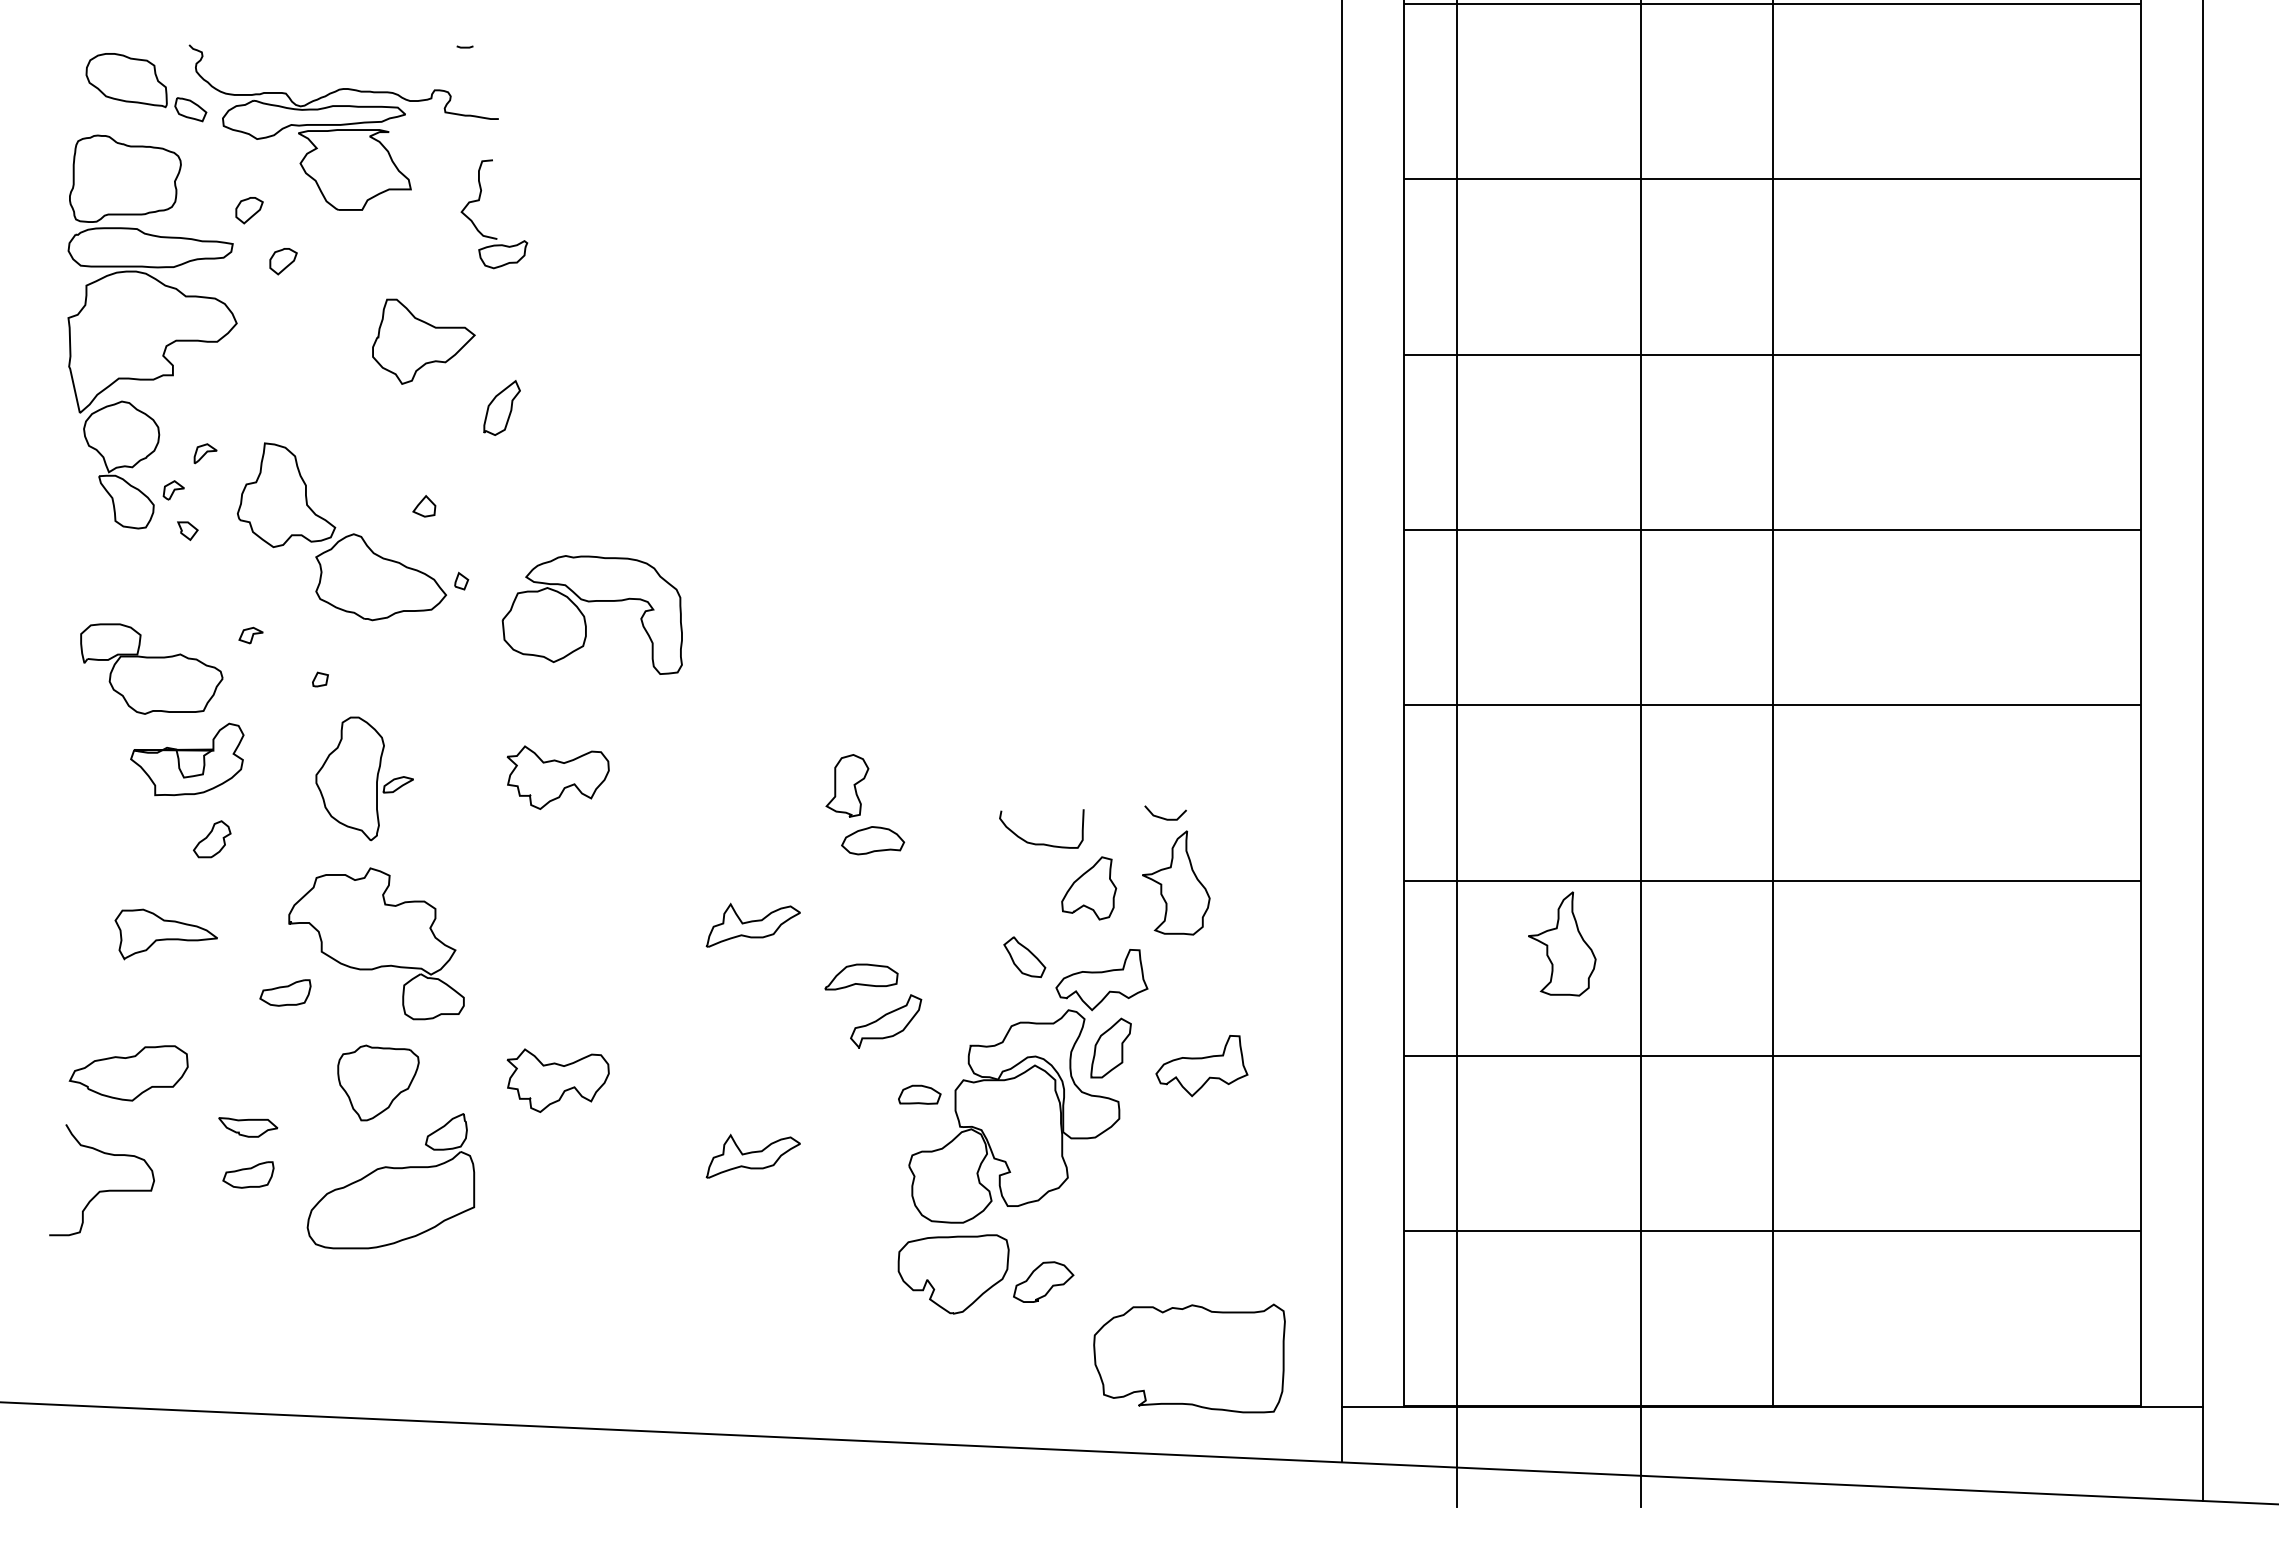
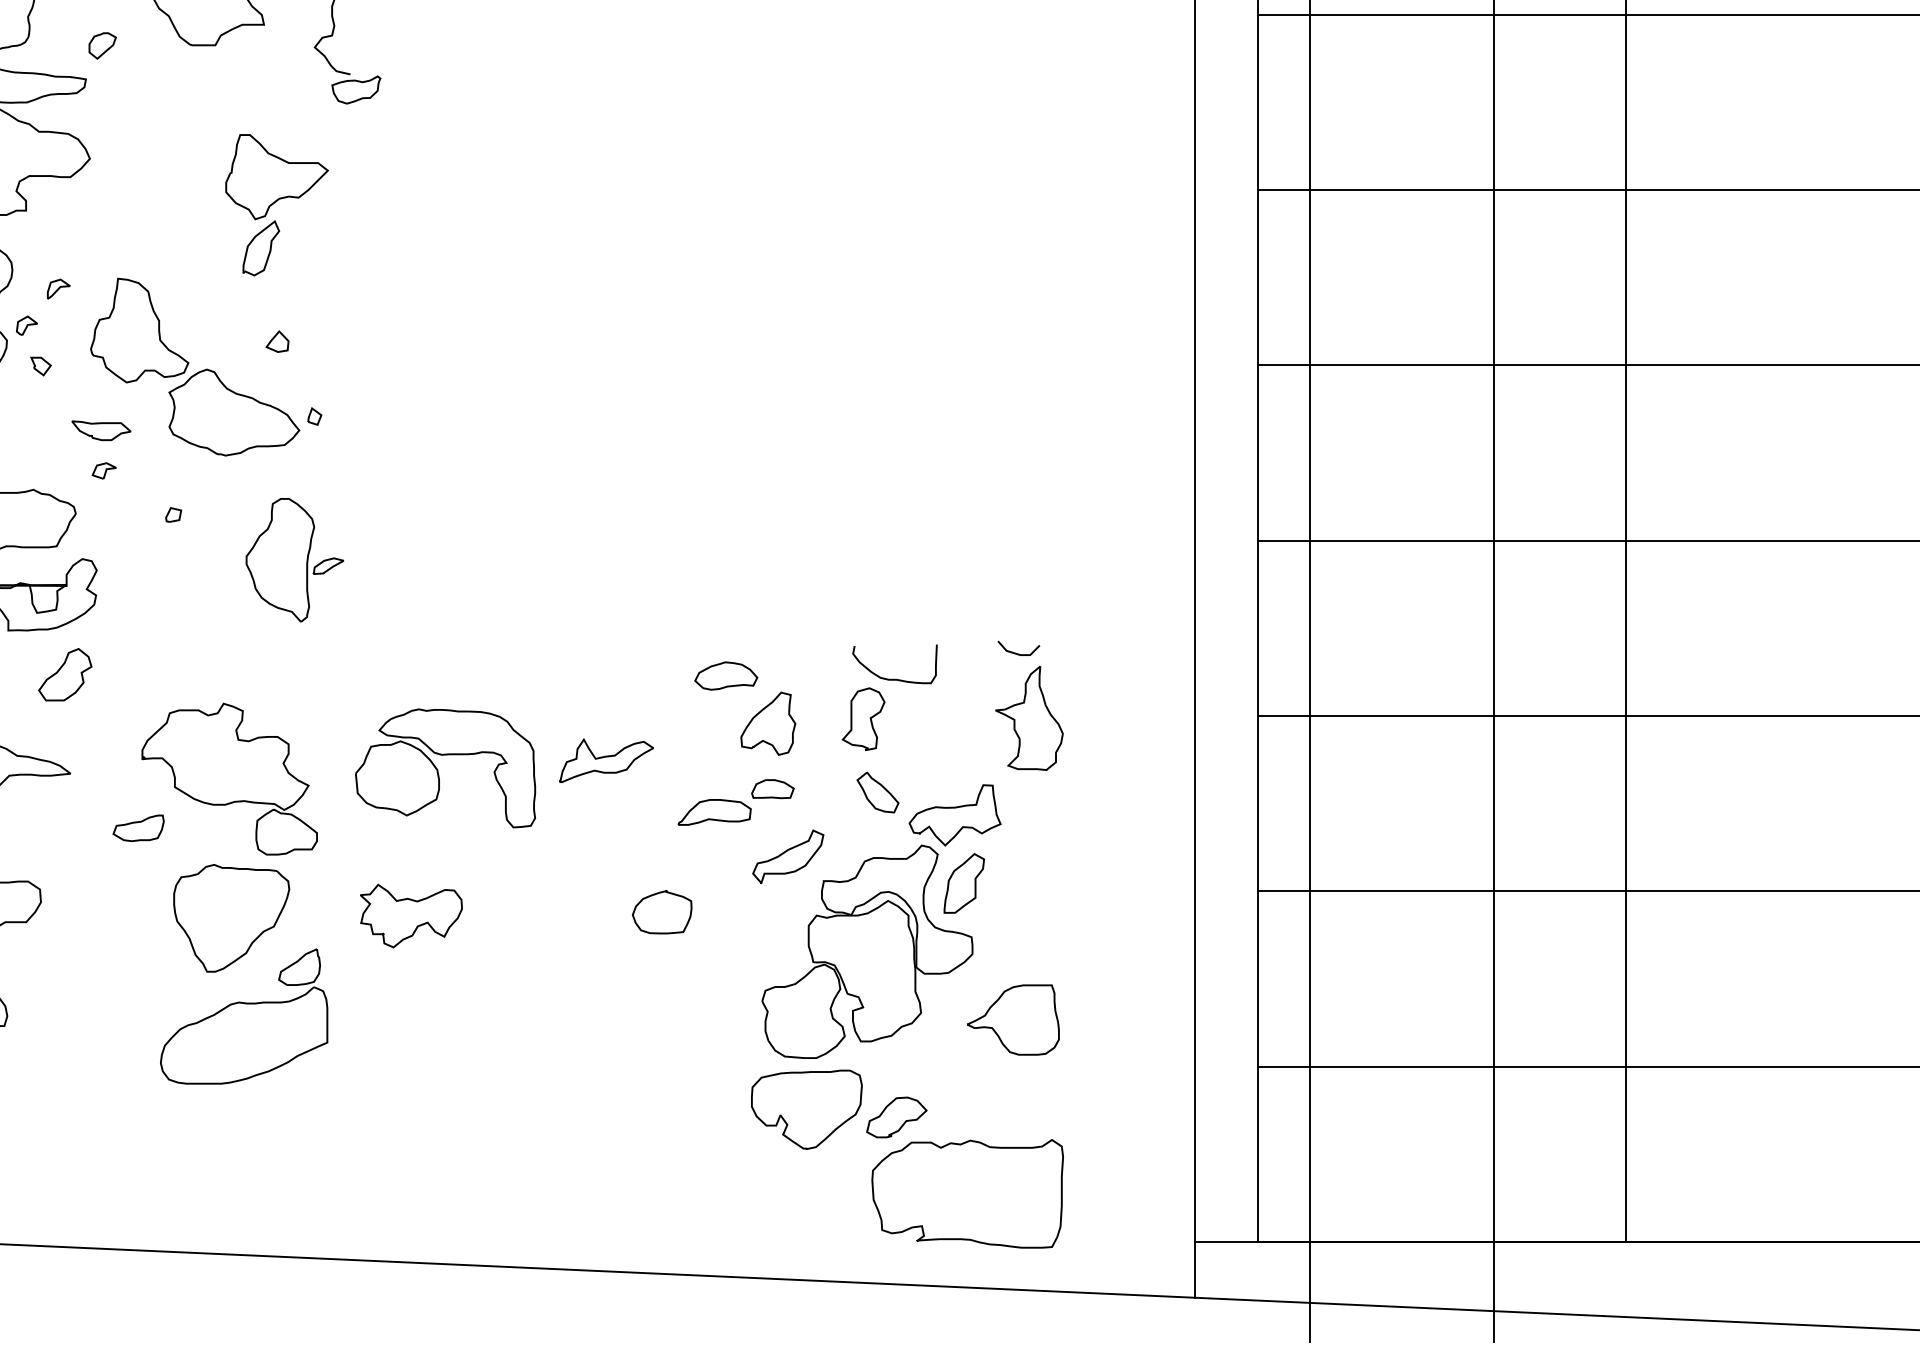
part: (283, 261) -> (136, 96), removed
part: (501, 407) -> (260, 247), moved
part: (585, 617) -> (438, 770), moved
part: (557, 777) -> (410, 612), removed
part: (364, 778) -> (294, 559), moved
part: (847, 785) -> (863, 718), moved
part: (212, 838) -> (65, 673), size x1.43
part: (1089, 888) -> (768, 723), moved
part: (1562, 943) -> (1415, 778), removed
part: (886, 1021) -> (788, 856), moved
part: (1201, 1066) -> (1054, 901), removed
part: (808, 1076) -> (661, 911), added
part: (378, 1082) -> (231, 917), size x1.43
part: (919, 1094) -> (772, 788), moved
part: (248, 1127) -> (101, 430), moved
part: (752, 1155) -> (605, 990), removed
part: (248, 1174) -> (101, 1009), removed
part: (1159, 1184) -> (1012, 1019), added
part: (1189, 1358) -> (967, 1193), moved

